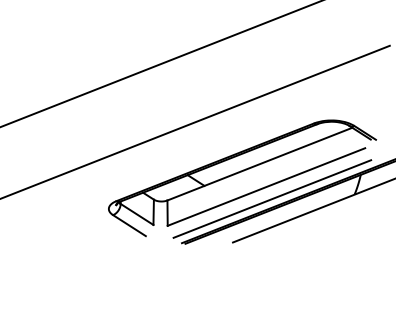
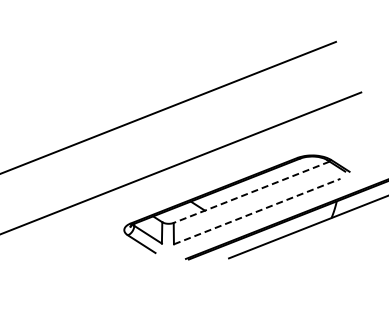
line: (259, 164) -> (251, 192), solid -> dashed
line: (266, 186) -> (257, 211), solid -> dashed
line: (271, 198) -> (261, 221), removed

